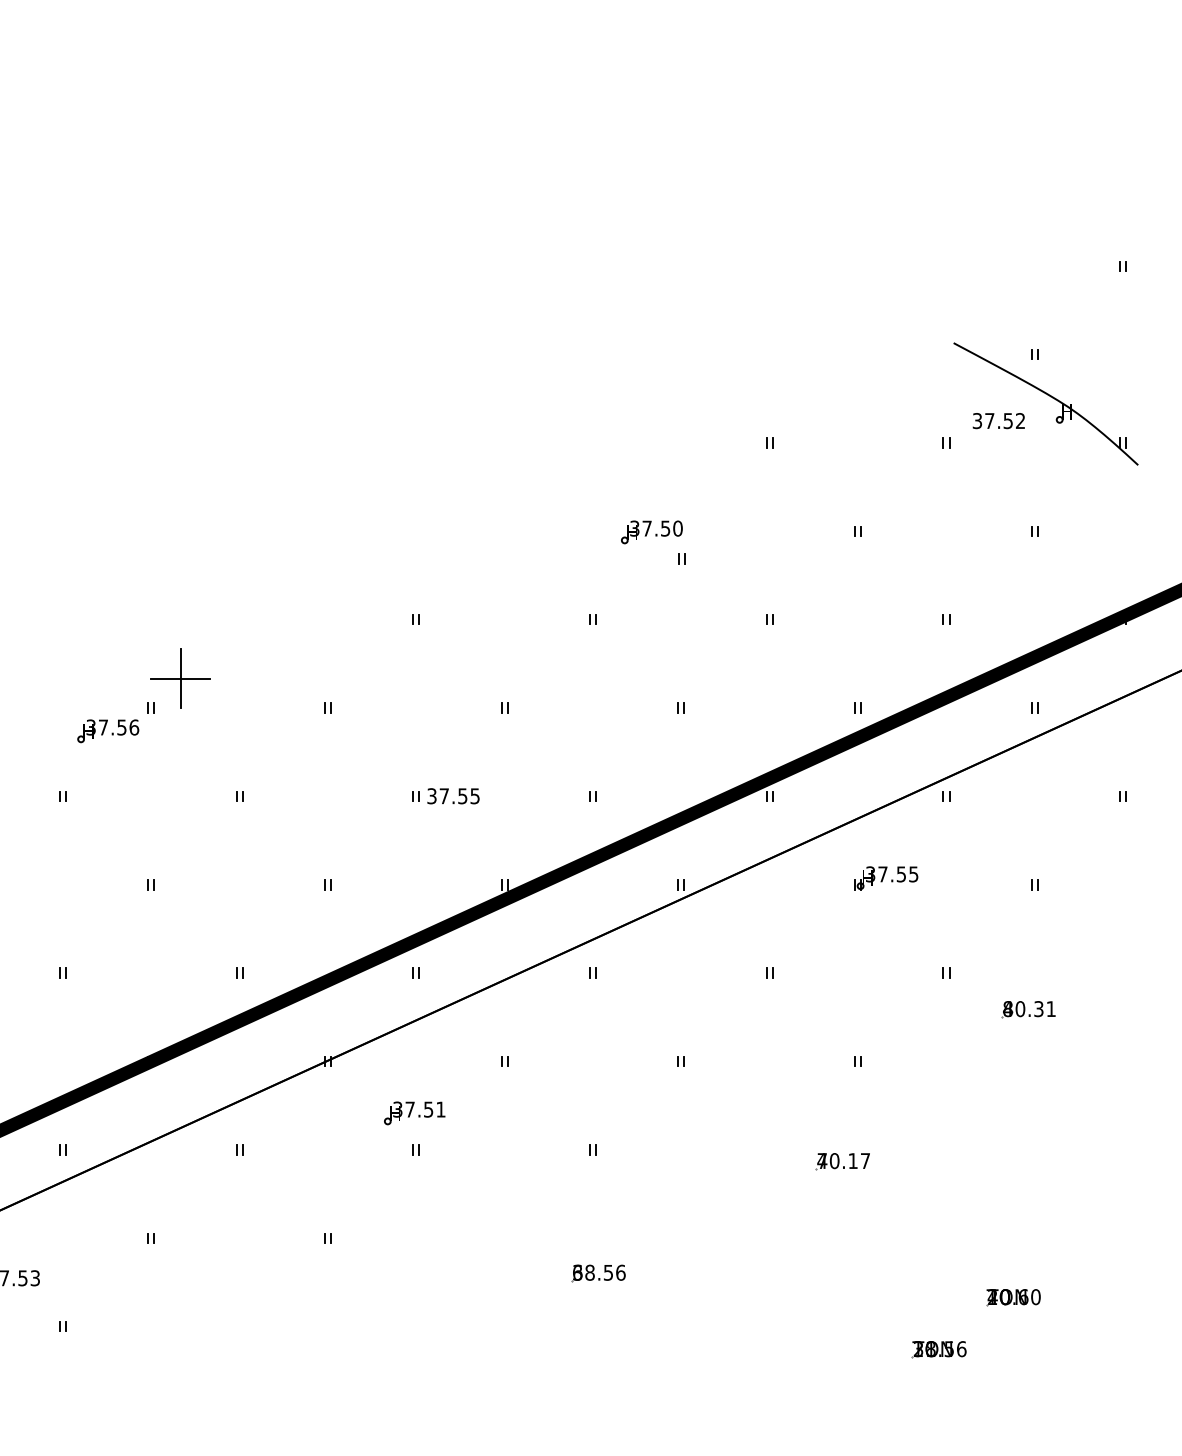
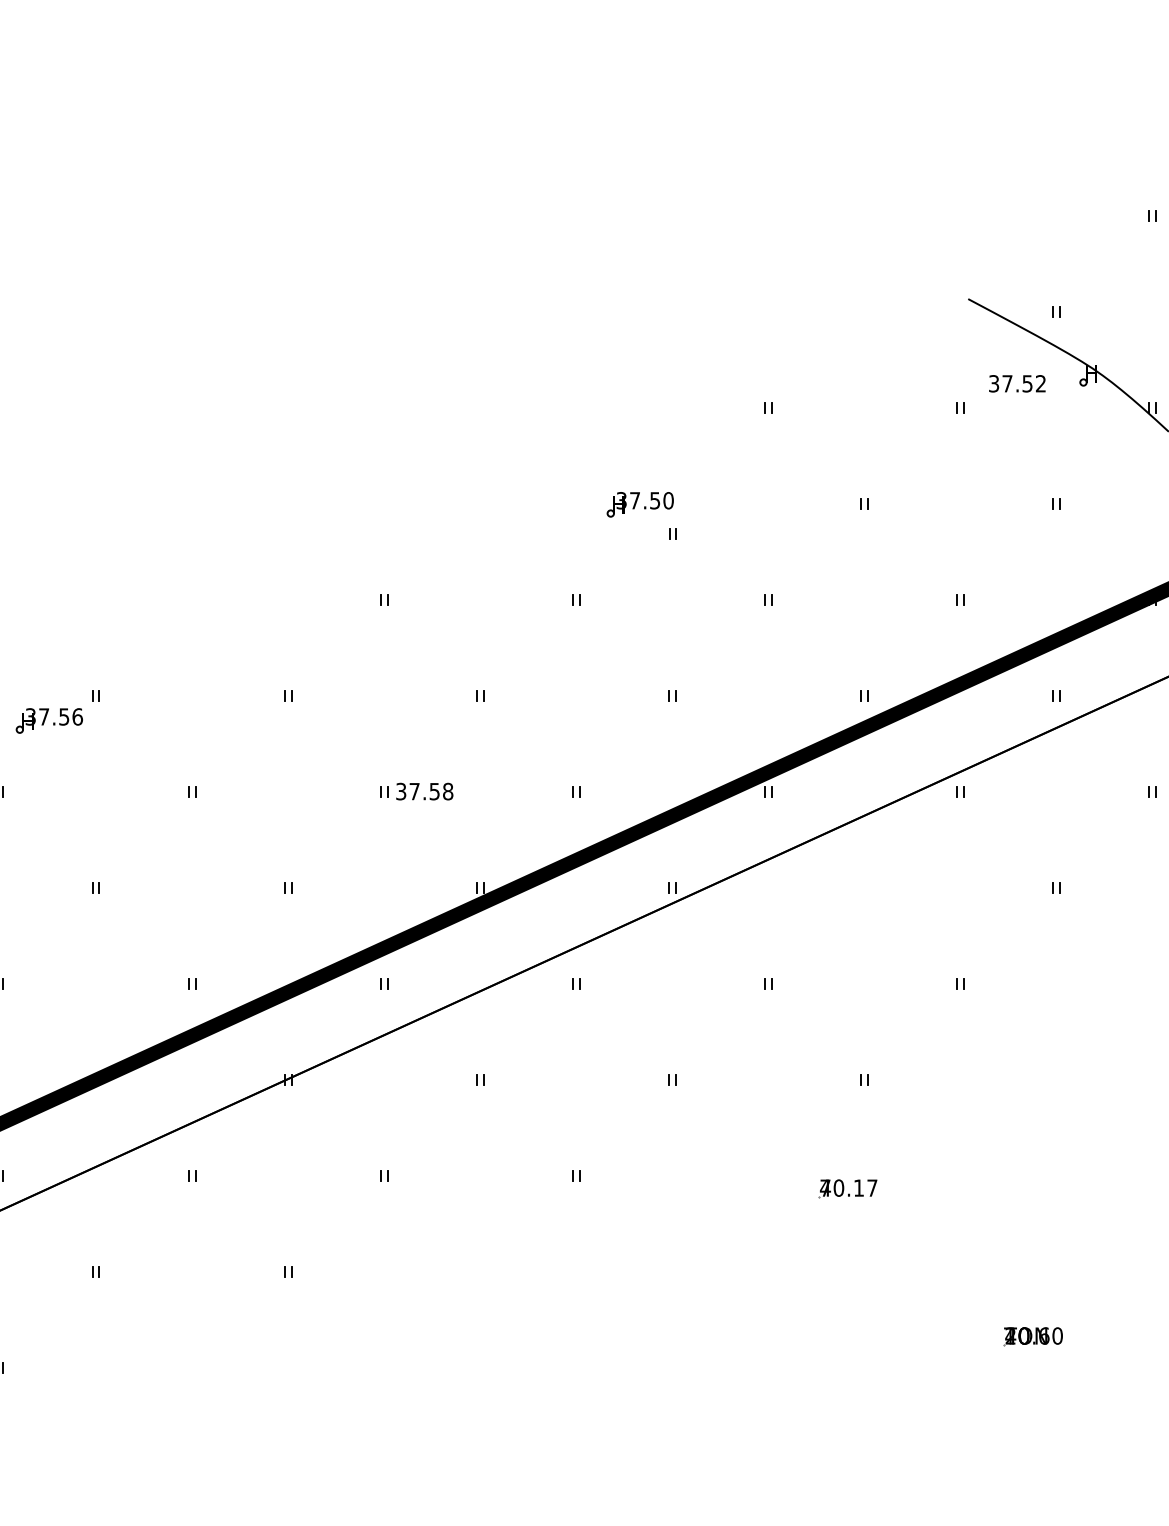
part: (180, 678) -> (127, 663), removed
text: (474, 796) -> (447, 791), 37.55 -> 37.58
part: (886, 878) -> (895, 881), removed
part: (1028, 1009) -> (1049, 1023), removed
part: (414, 1113) -> (382, 1136), removed
part: (598, 1273) -> (582, 1310), removed
part: (938, 1349) -> (951, 1392), removed

